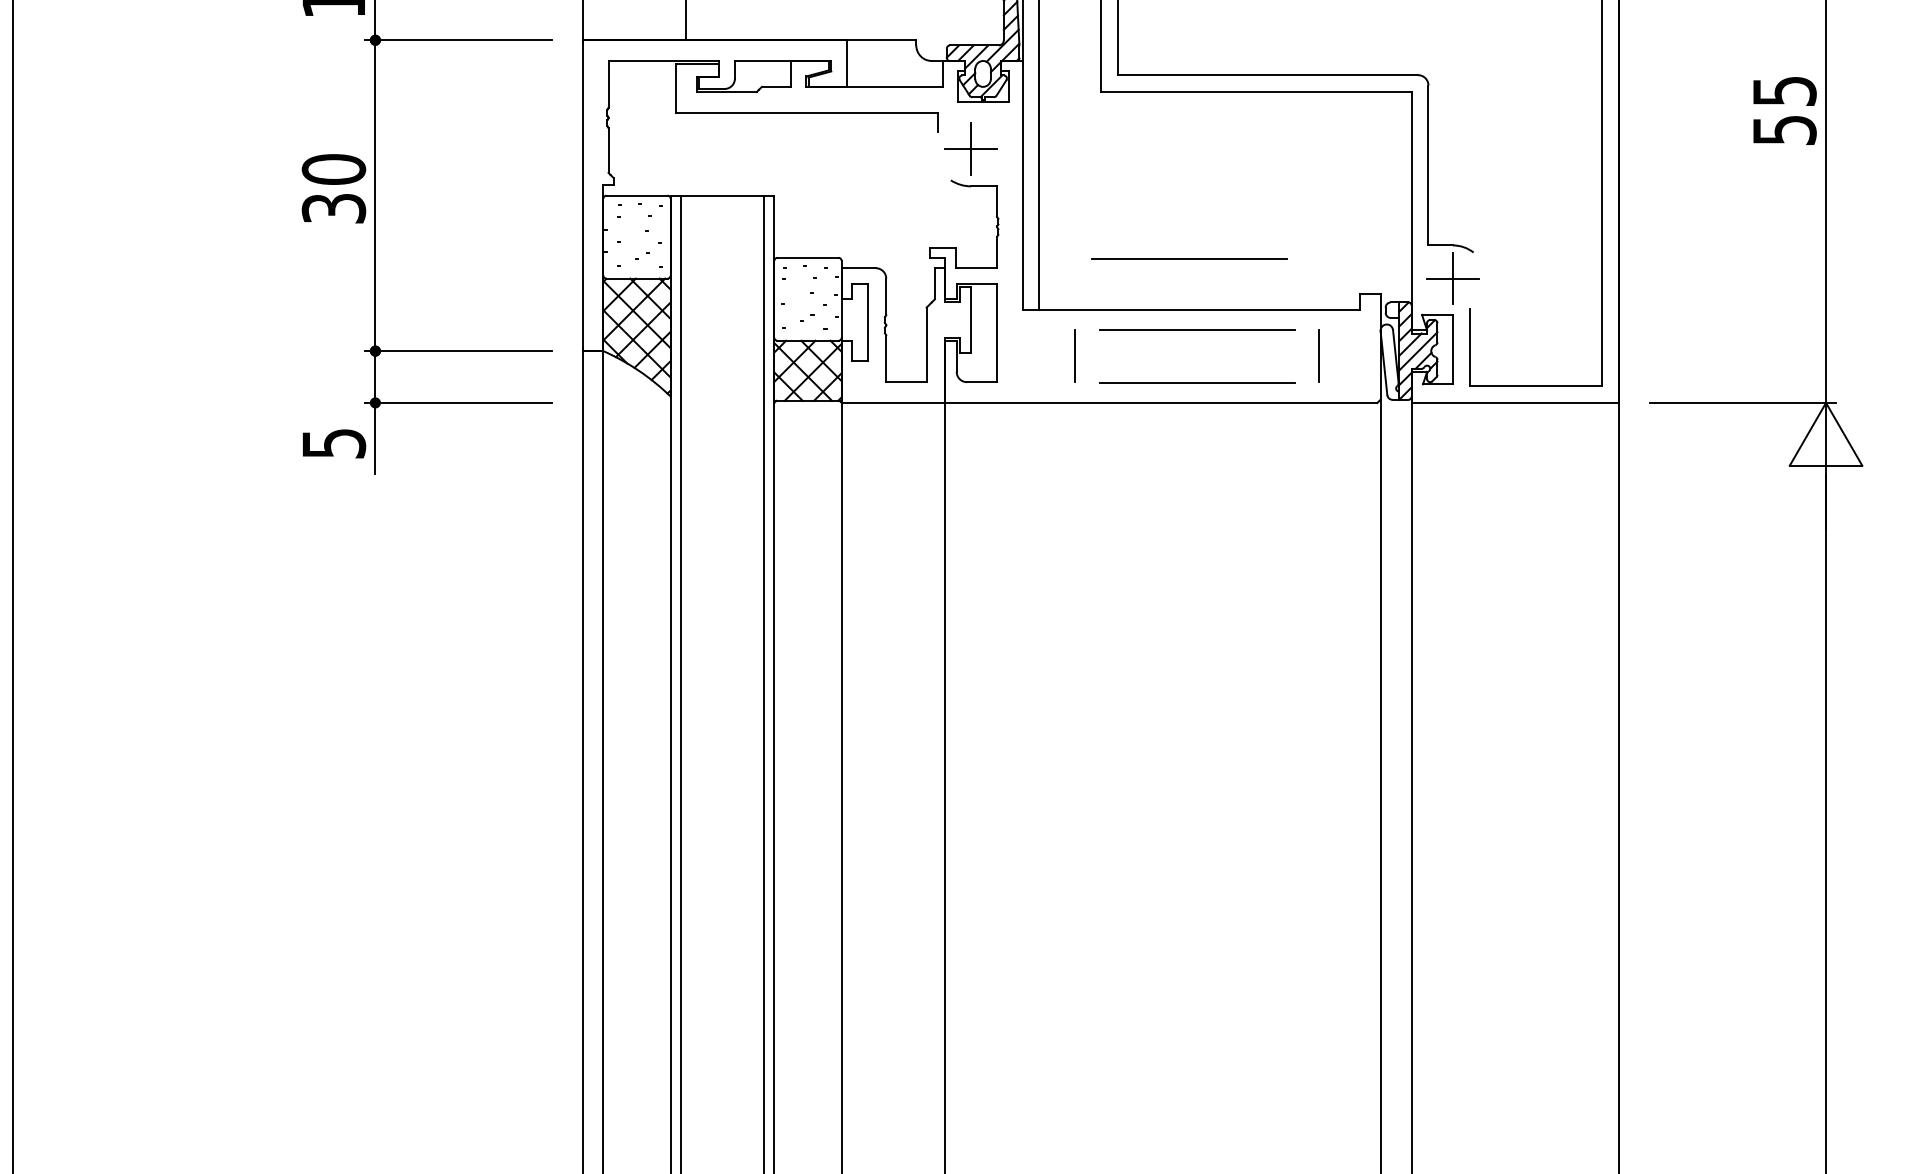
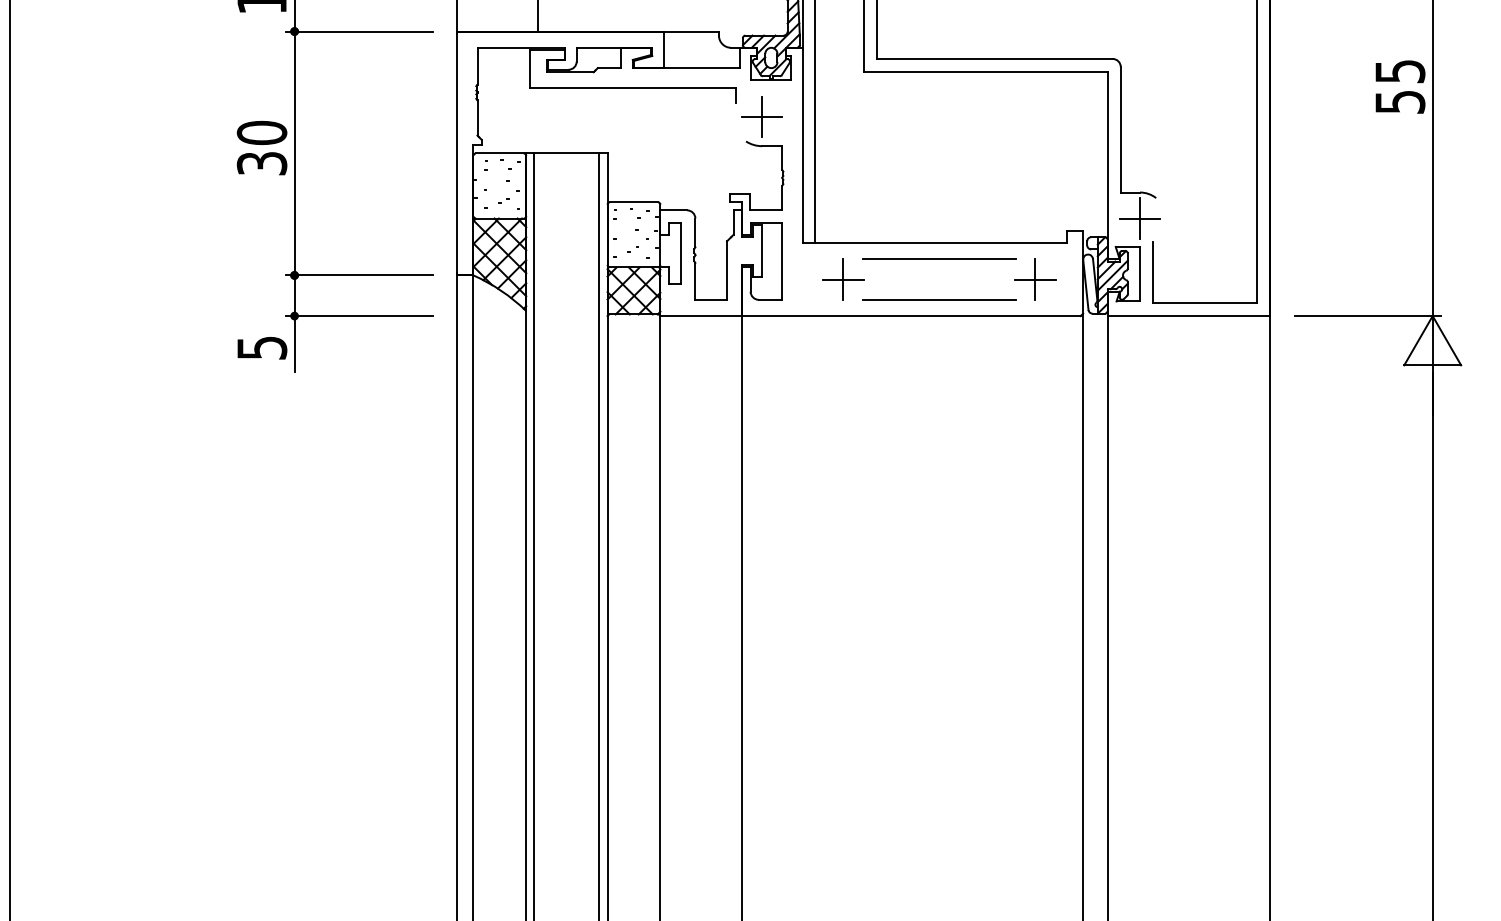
line: (1189, 258) -> (933, 202), removed
line: (1075, 356) -> (843, 279), added
line: (1318, 356) -> (1034, 279), added

